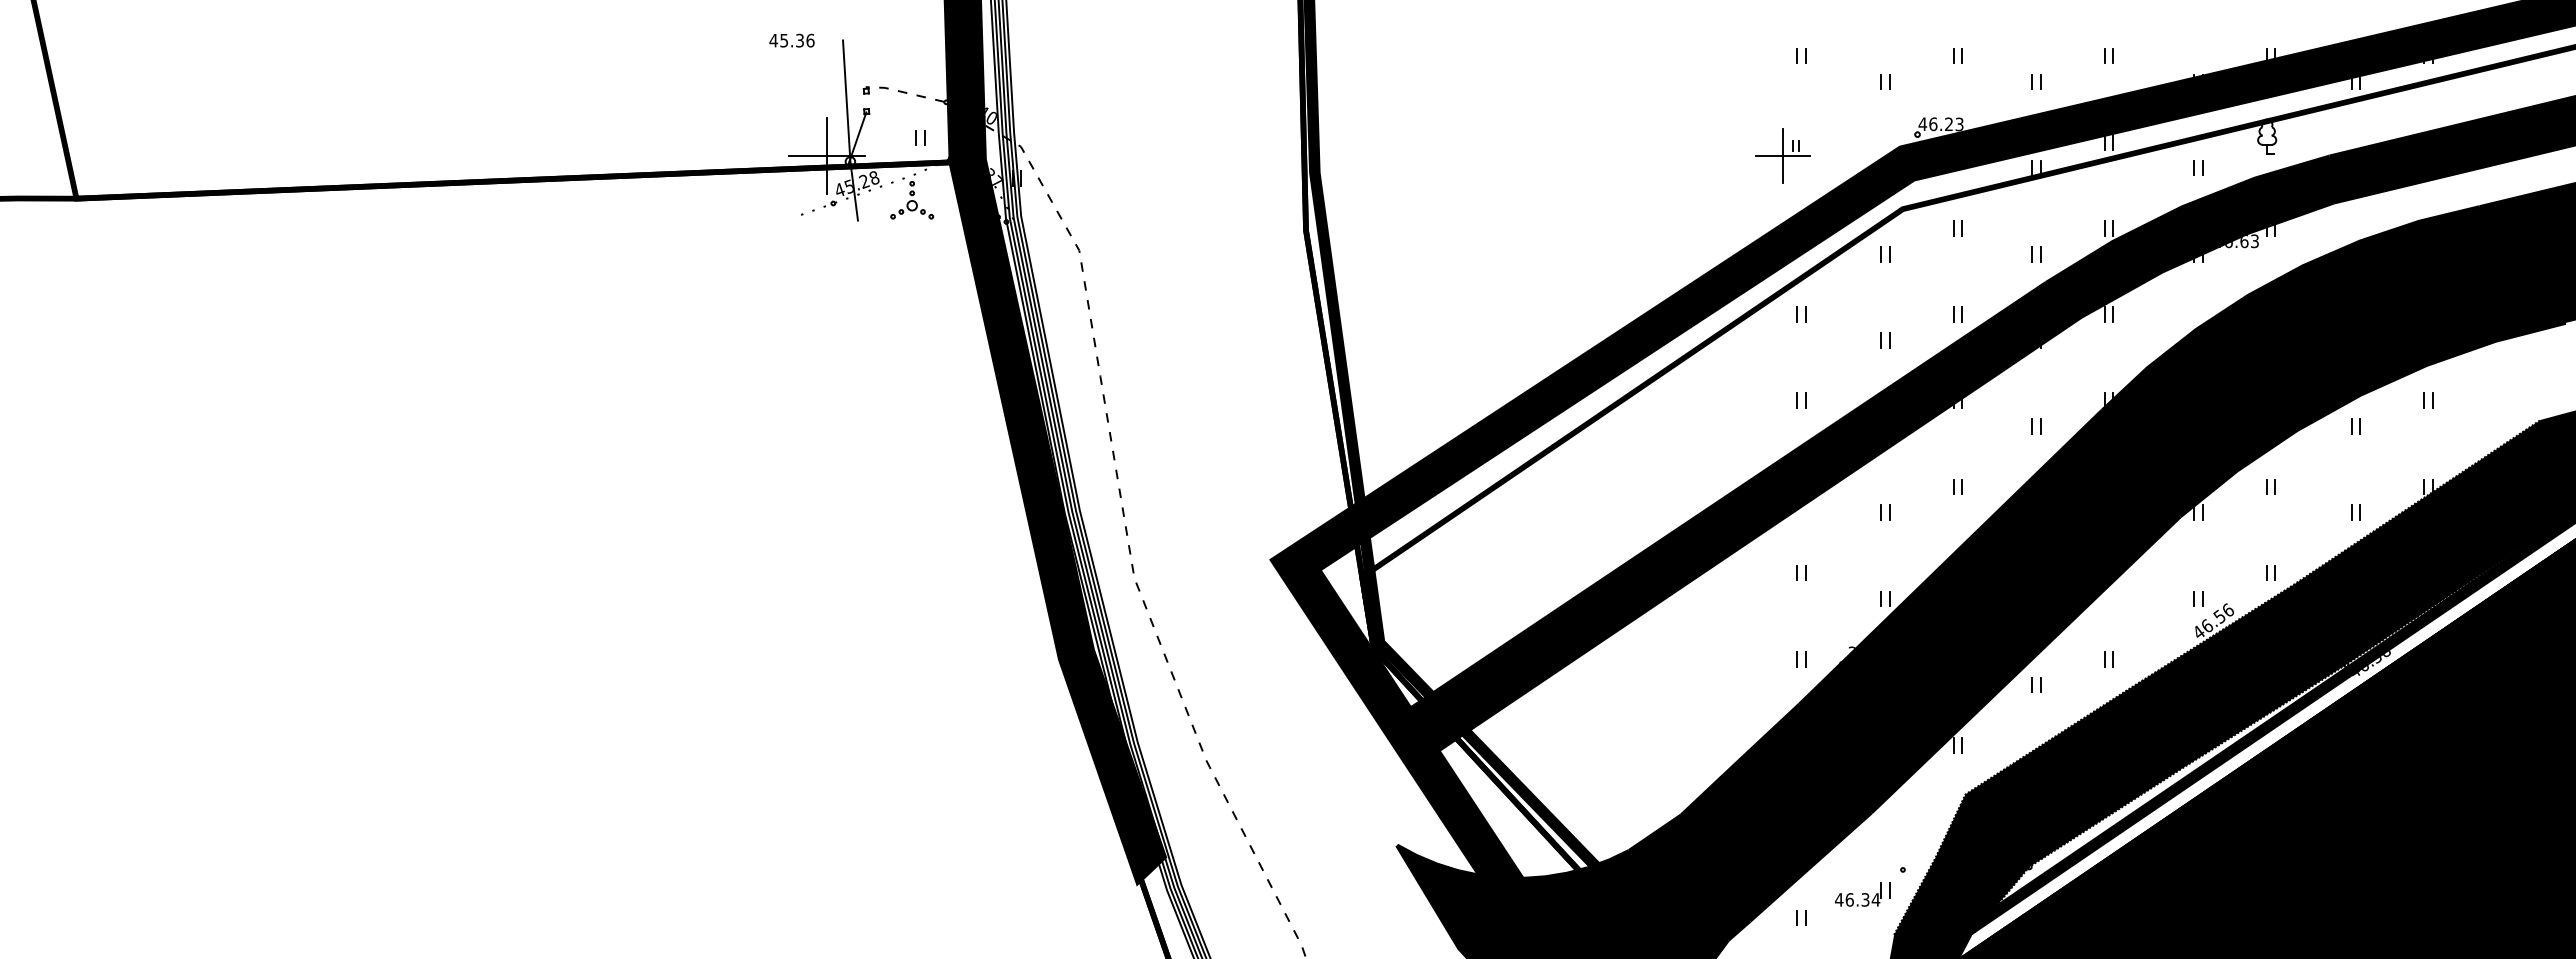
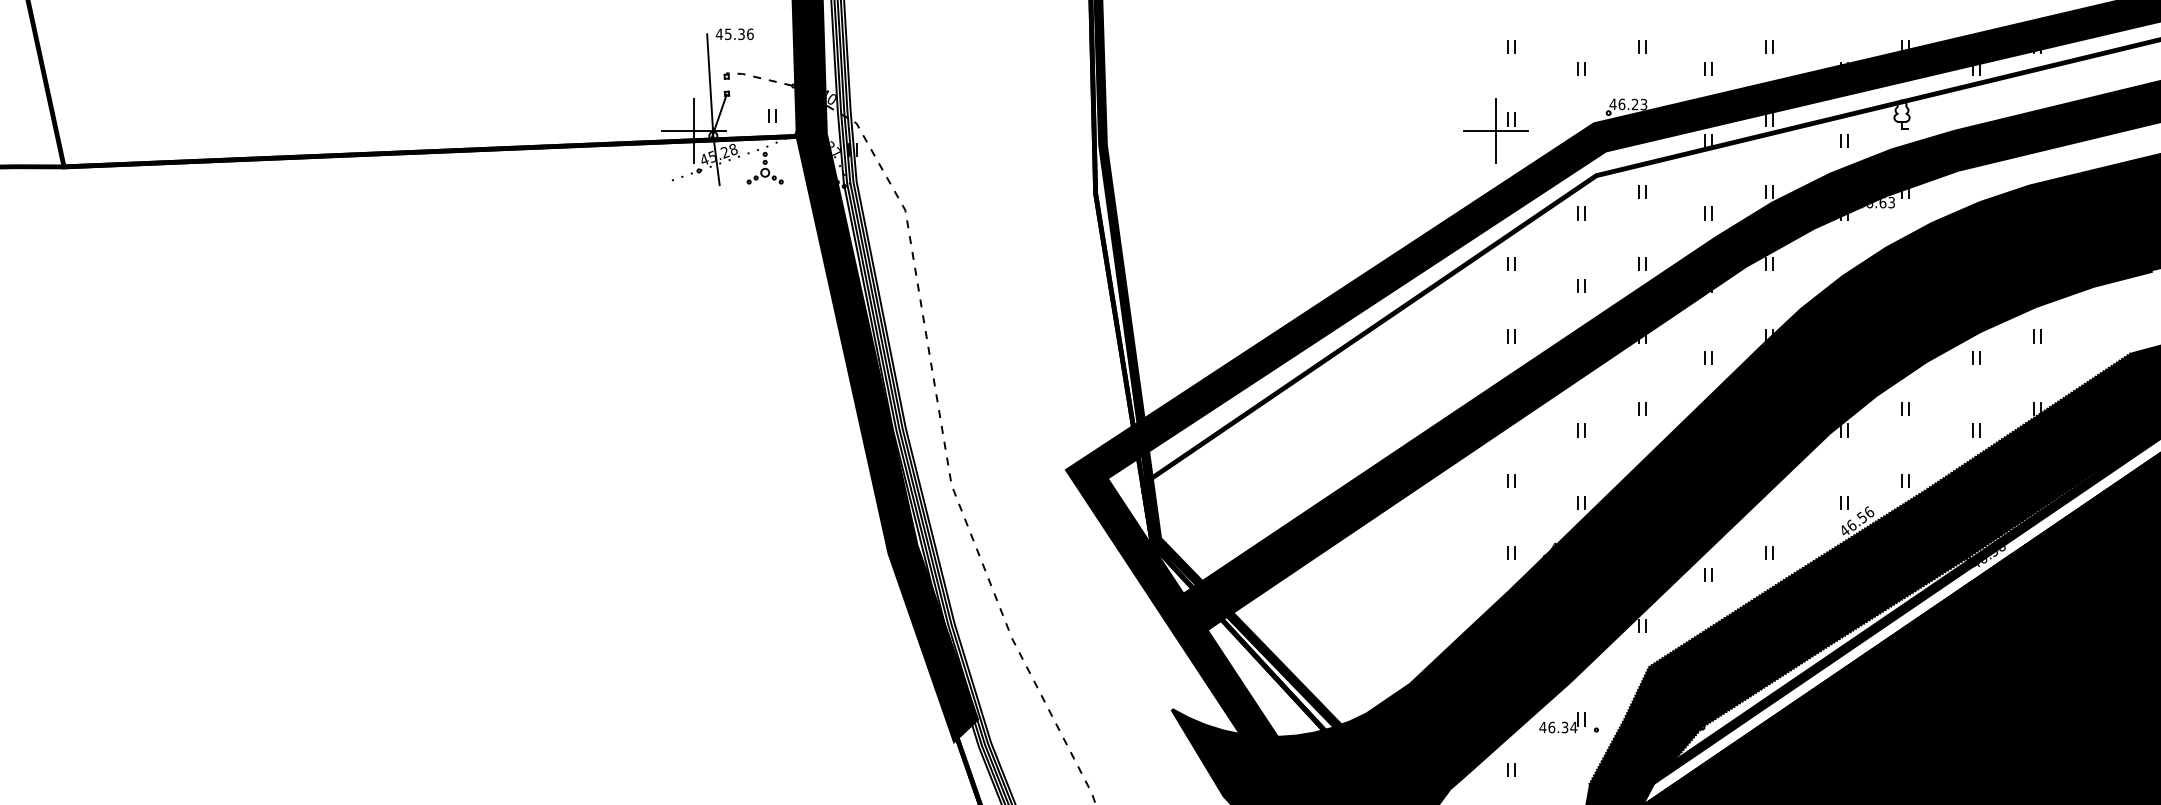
text: (791, 40) -> (734, 34), moved
part: (1782, 155) -> (1495, 130), size x1.43
text: (1851, 650) -> (1553, 545), 36.21 -> 46.21
part: (1862, 894) -> (1562, 722), moved

